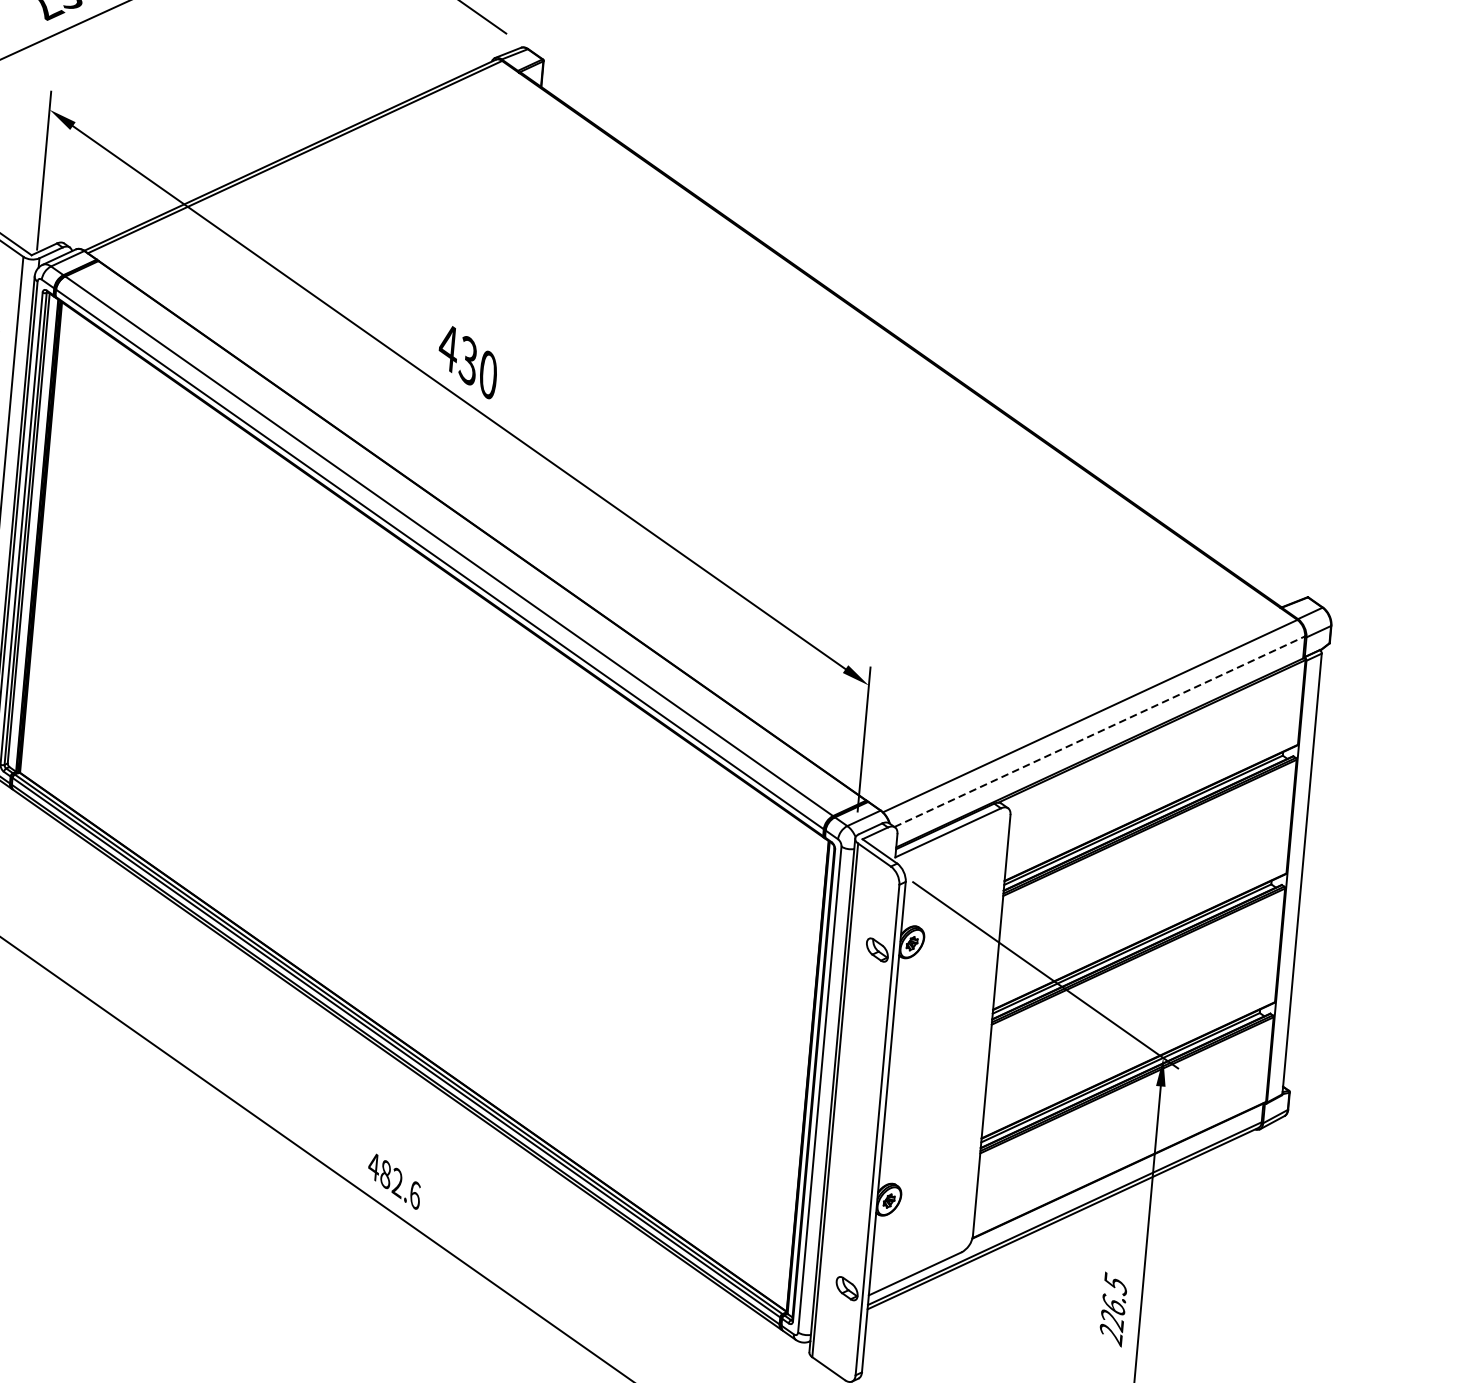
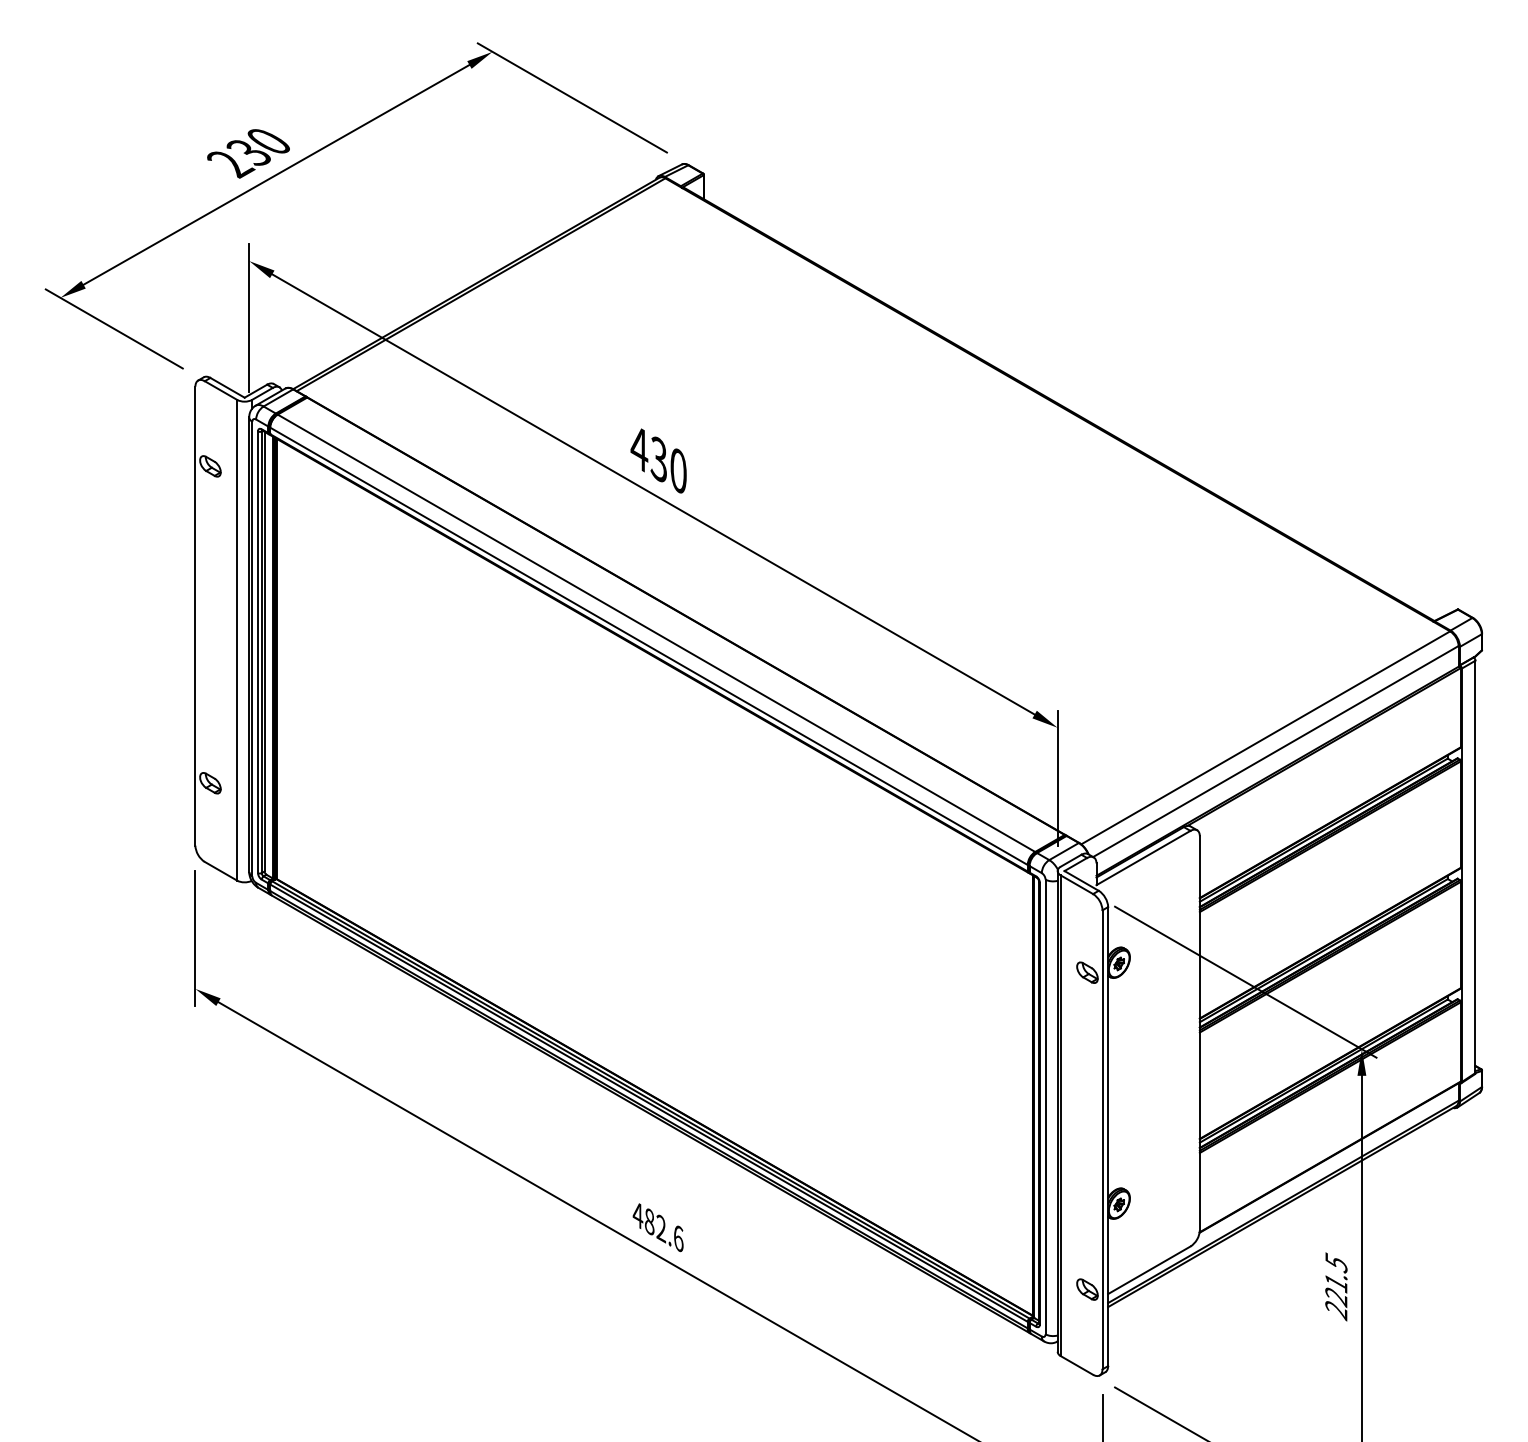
line: (1099, 731) -> (1275, 751), dashed -> solid
text: (1113, 1304) -> (1336, 1282), 226.5 -> 221.5

